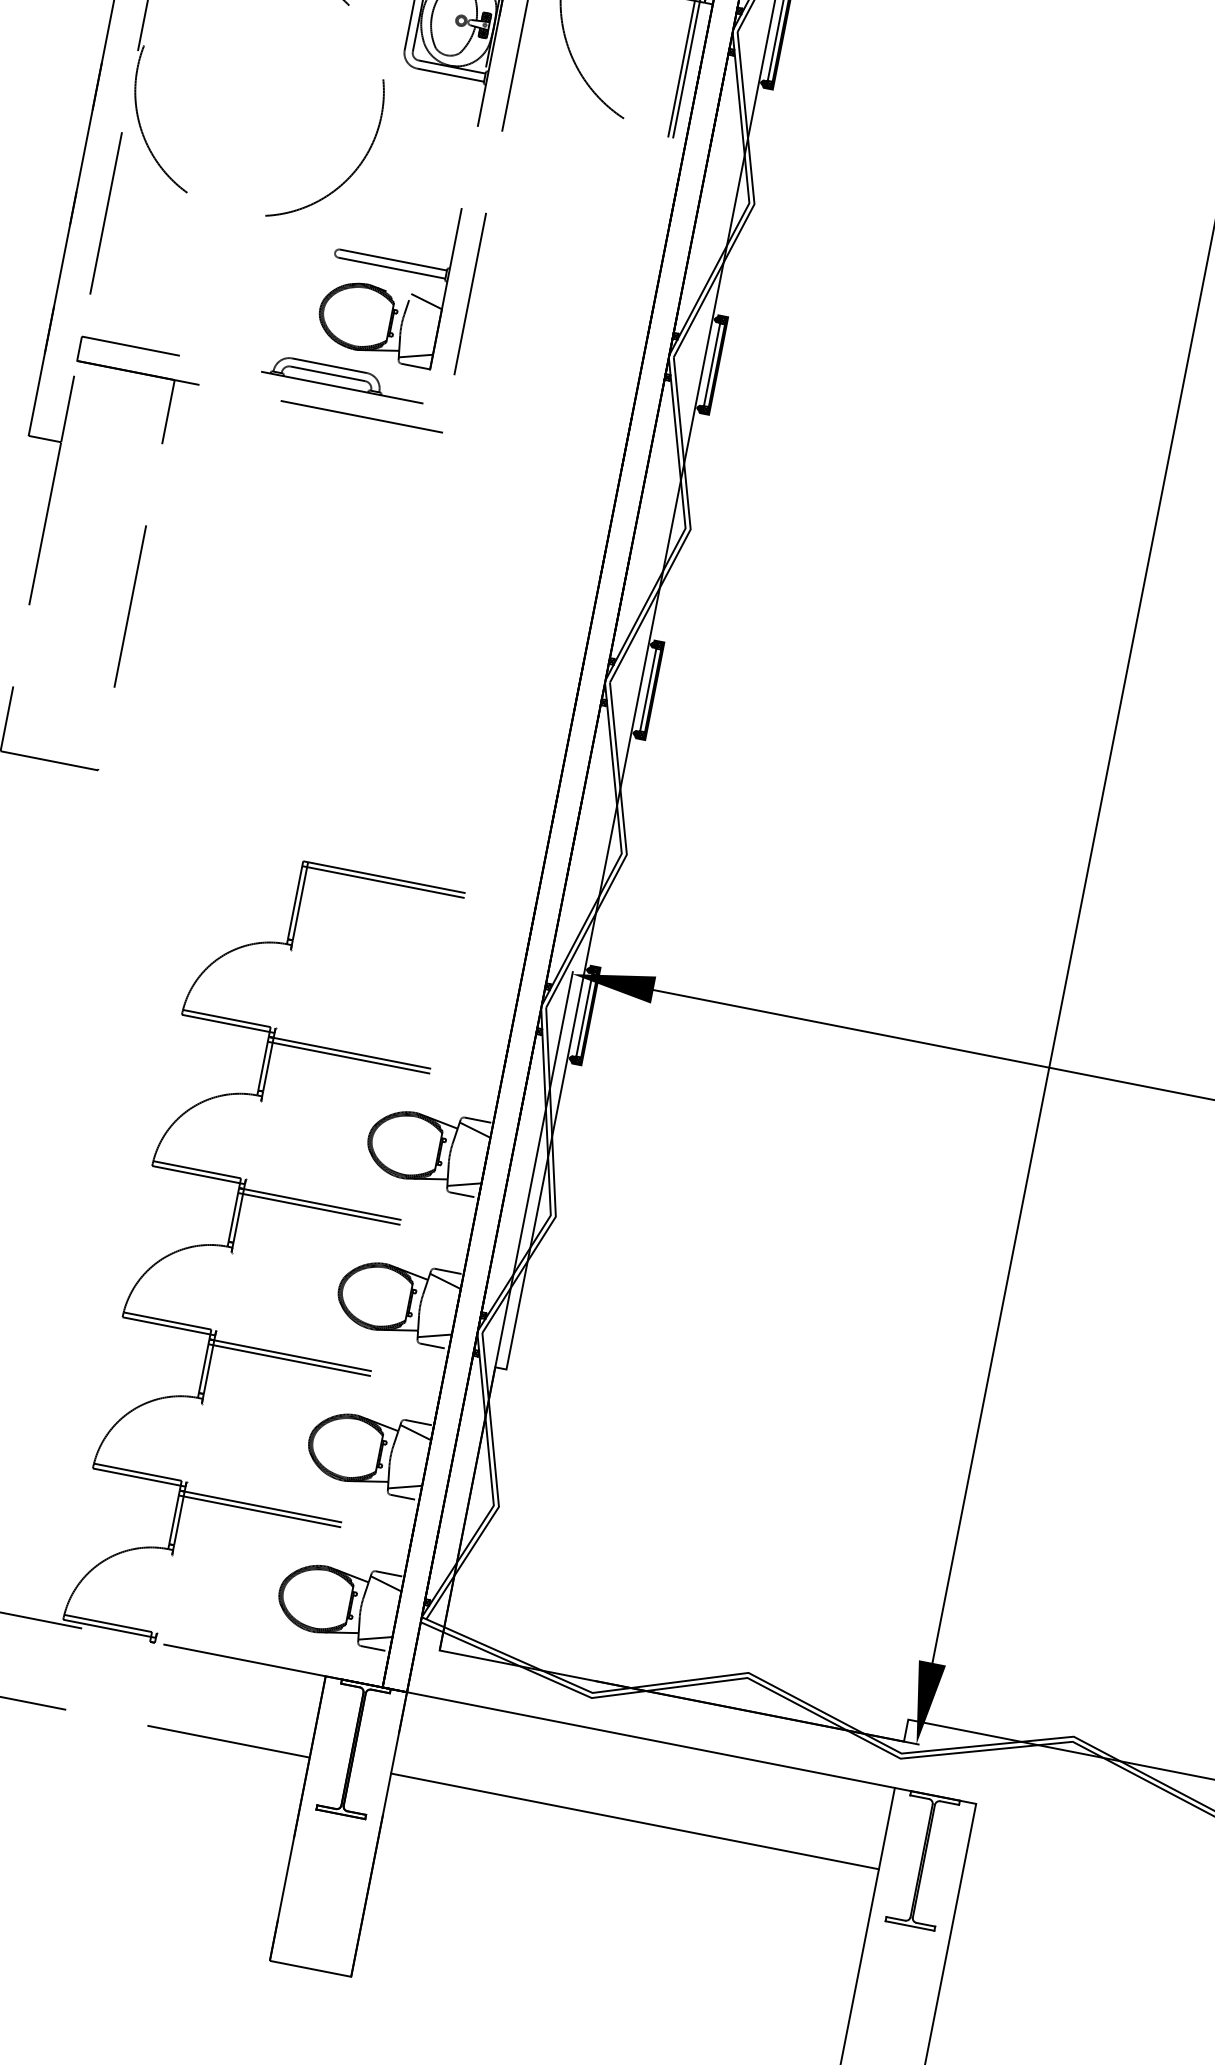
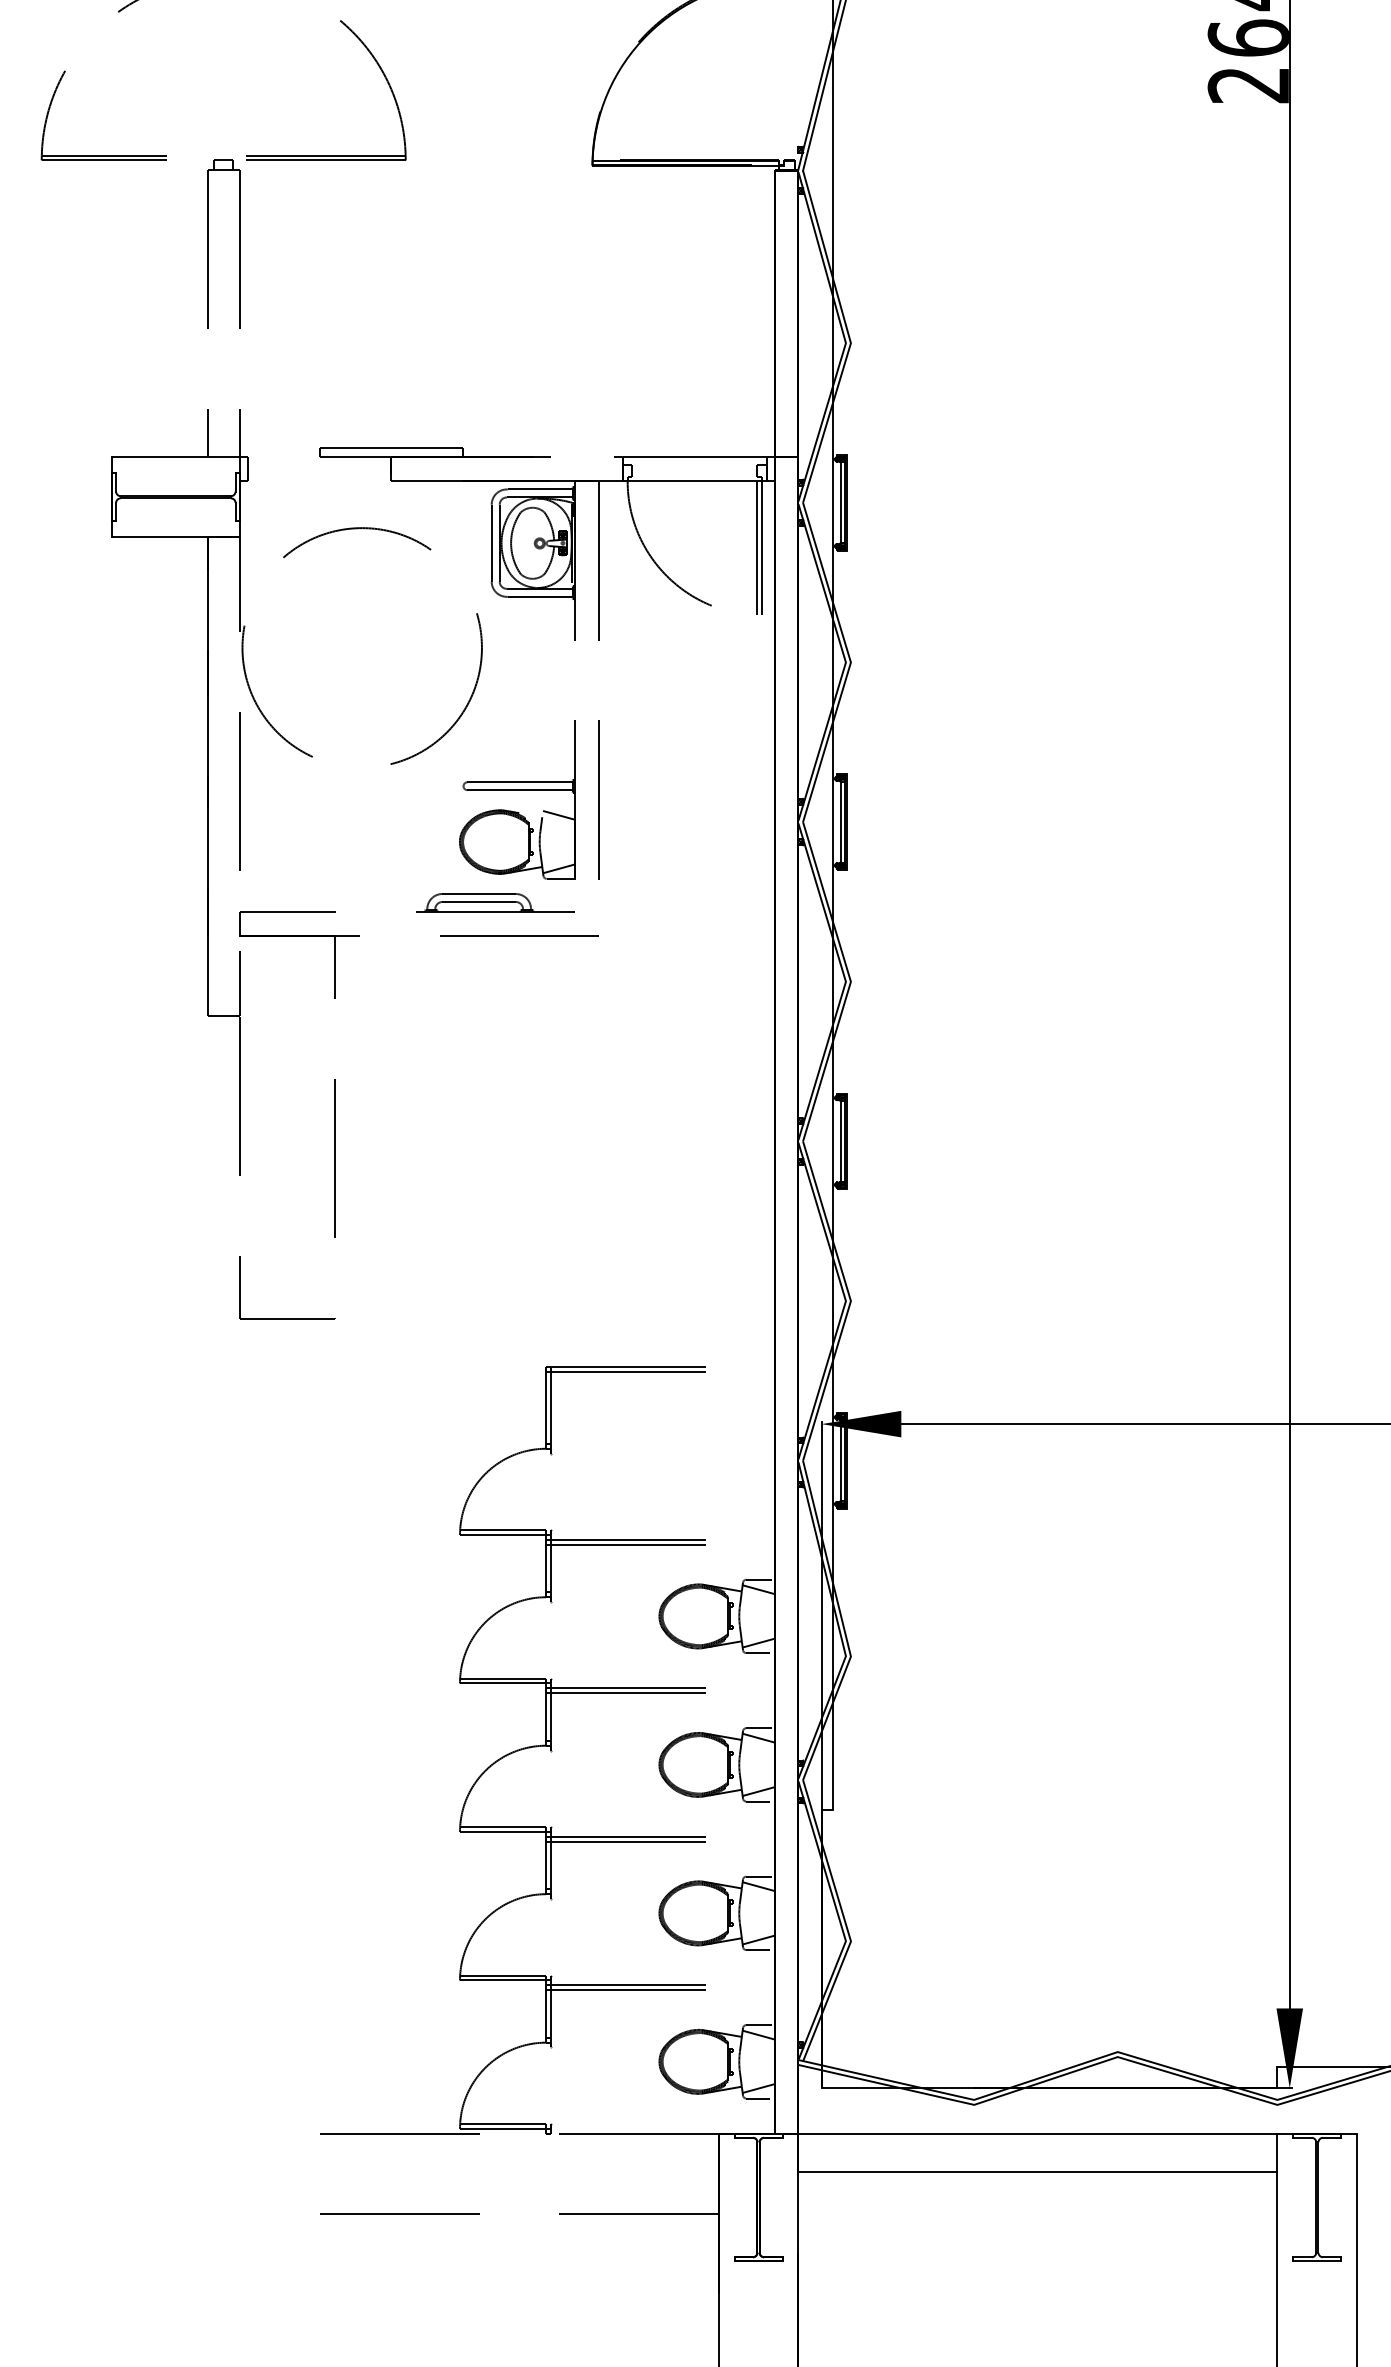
line: (634, 1821) -> (1037, 2171), moved

